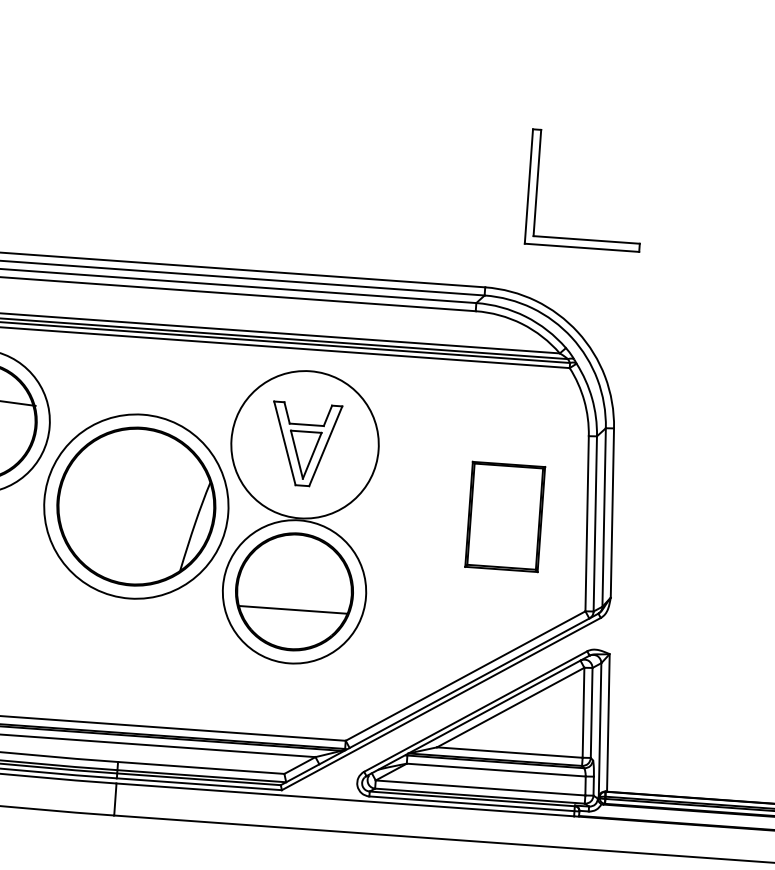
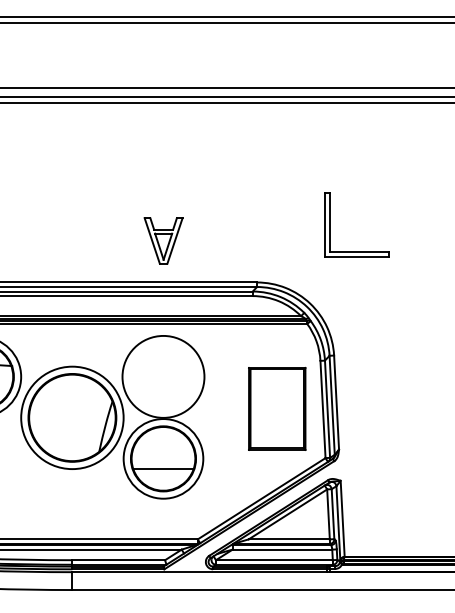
part: (538, 186) -> (330, 224), moved
part: (305, 444) -> (163, 240), moved
part: (505, 516) -> (277, 408), size x1.4

